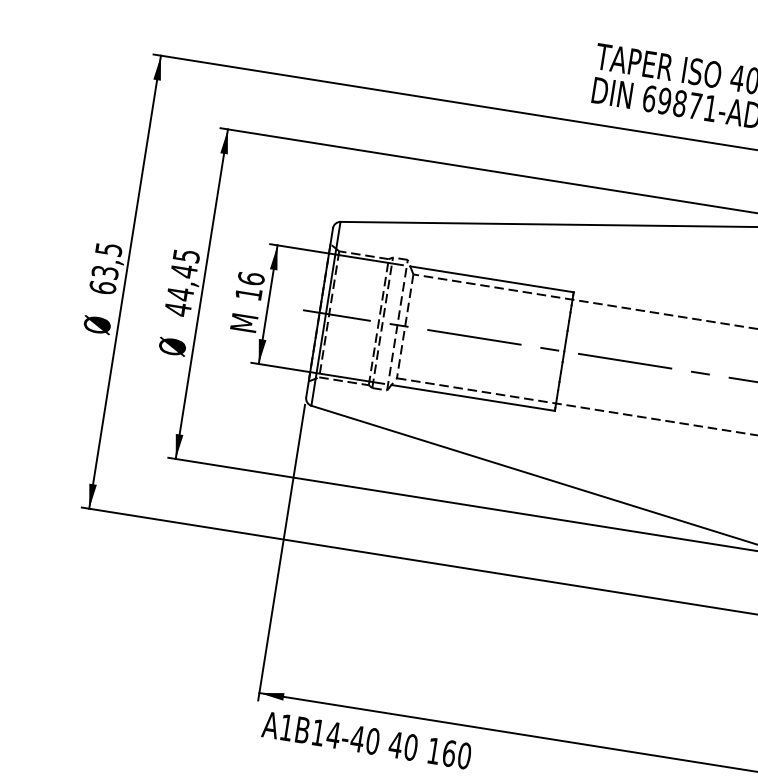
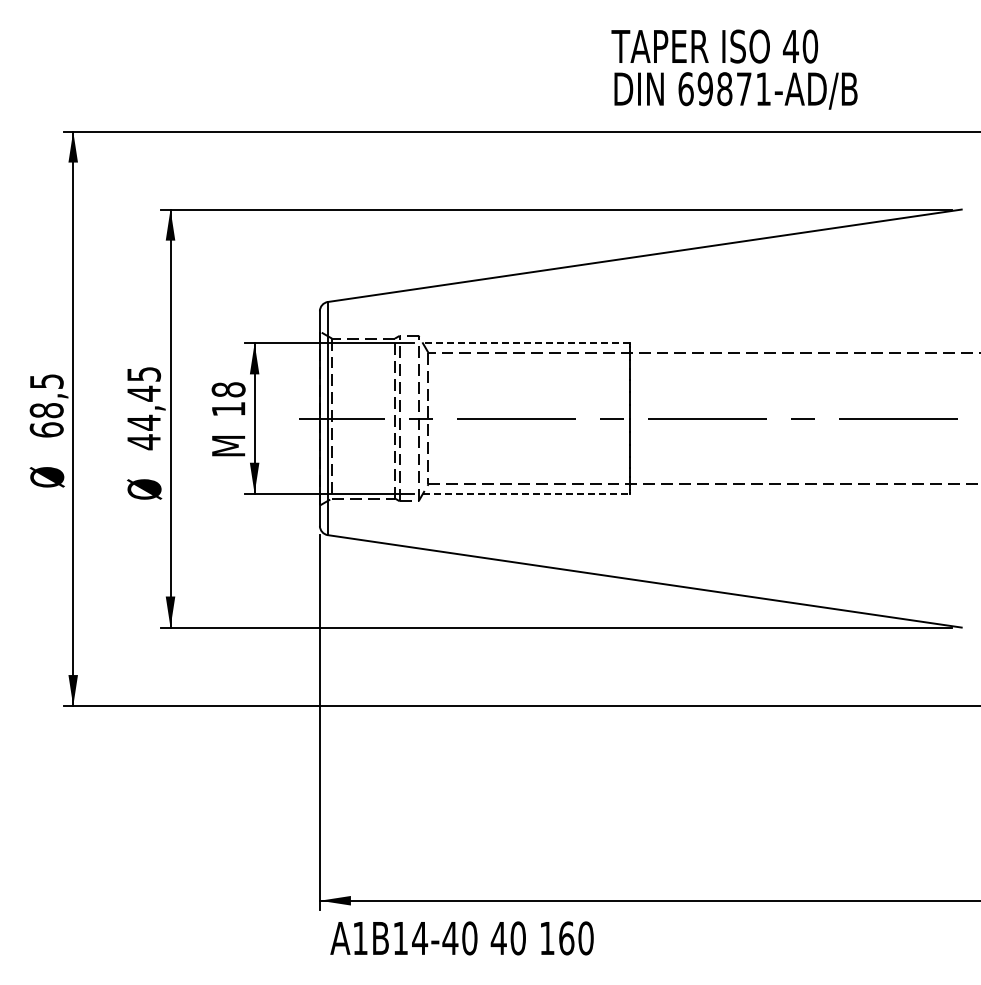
text: (105, 272) -> (46, 410), 63,5 -> 68,5
text: (251, 278) -> (228, 389), 16 -> 18
line: (491, 279) -> (526, 343), solid -> dashed
line: (473, 397) -> (526, 493), solid -> dashed

